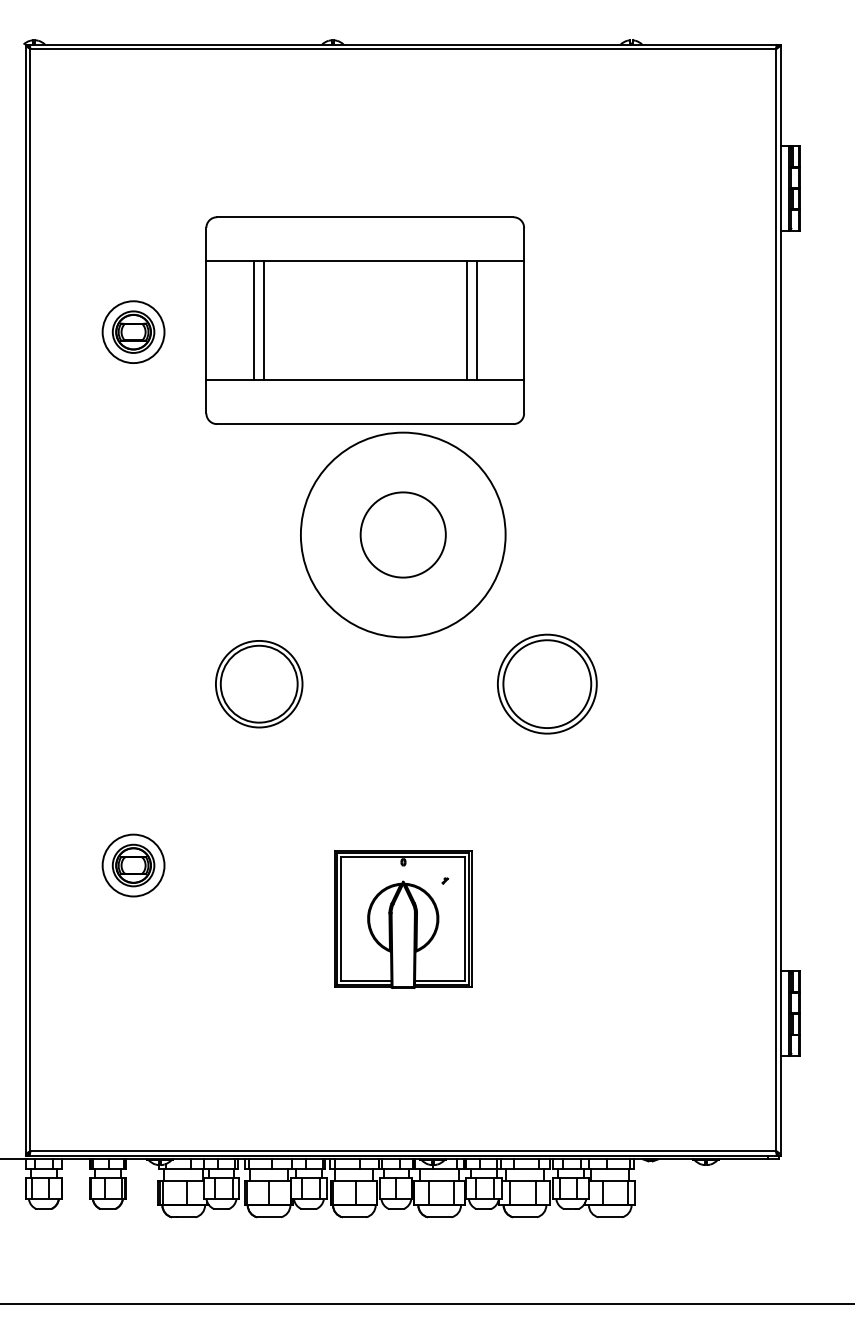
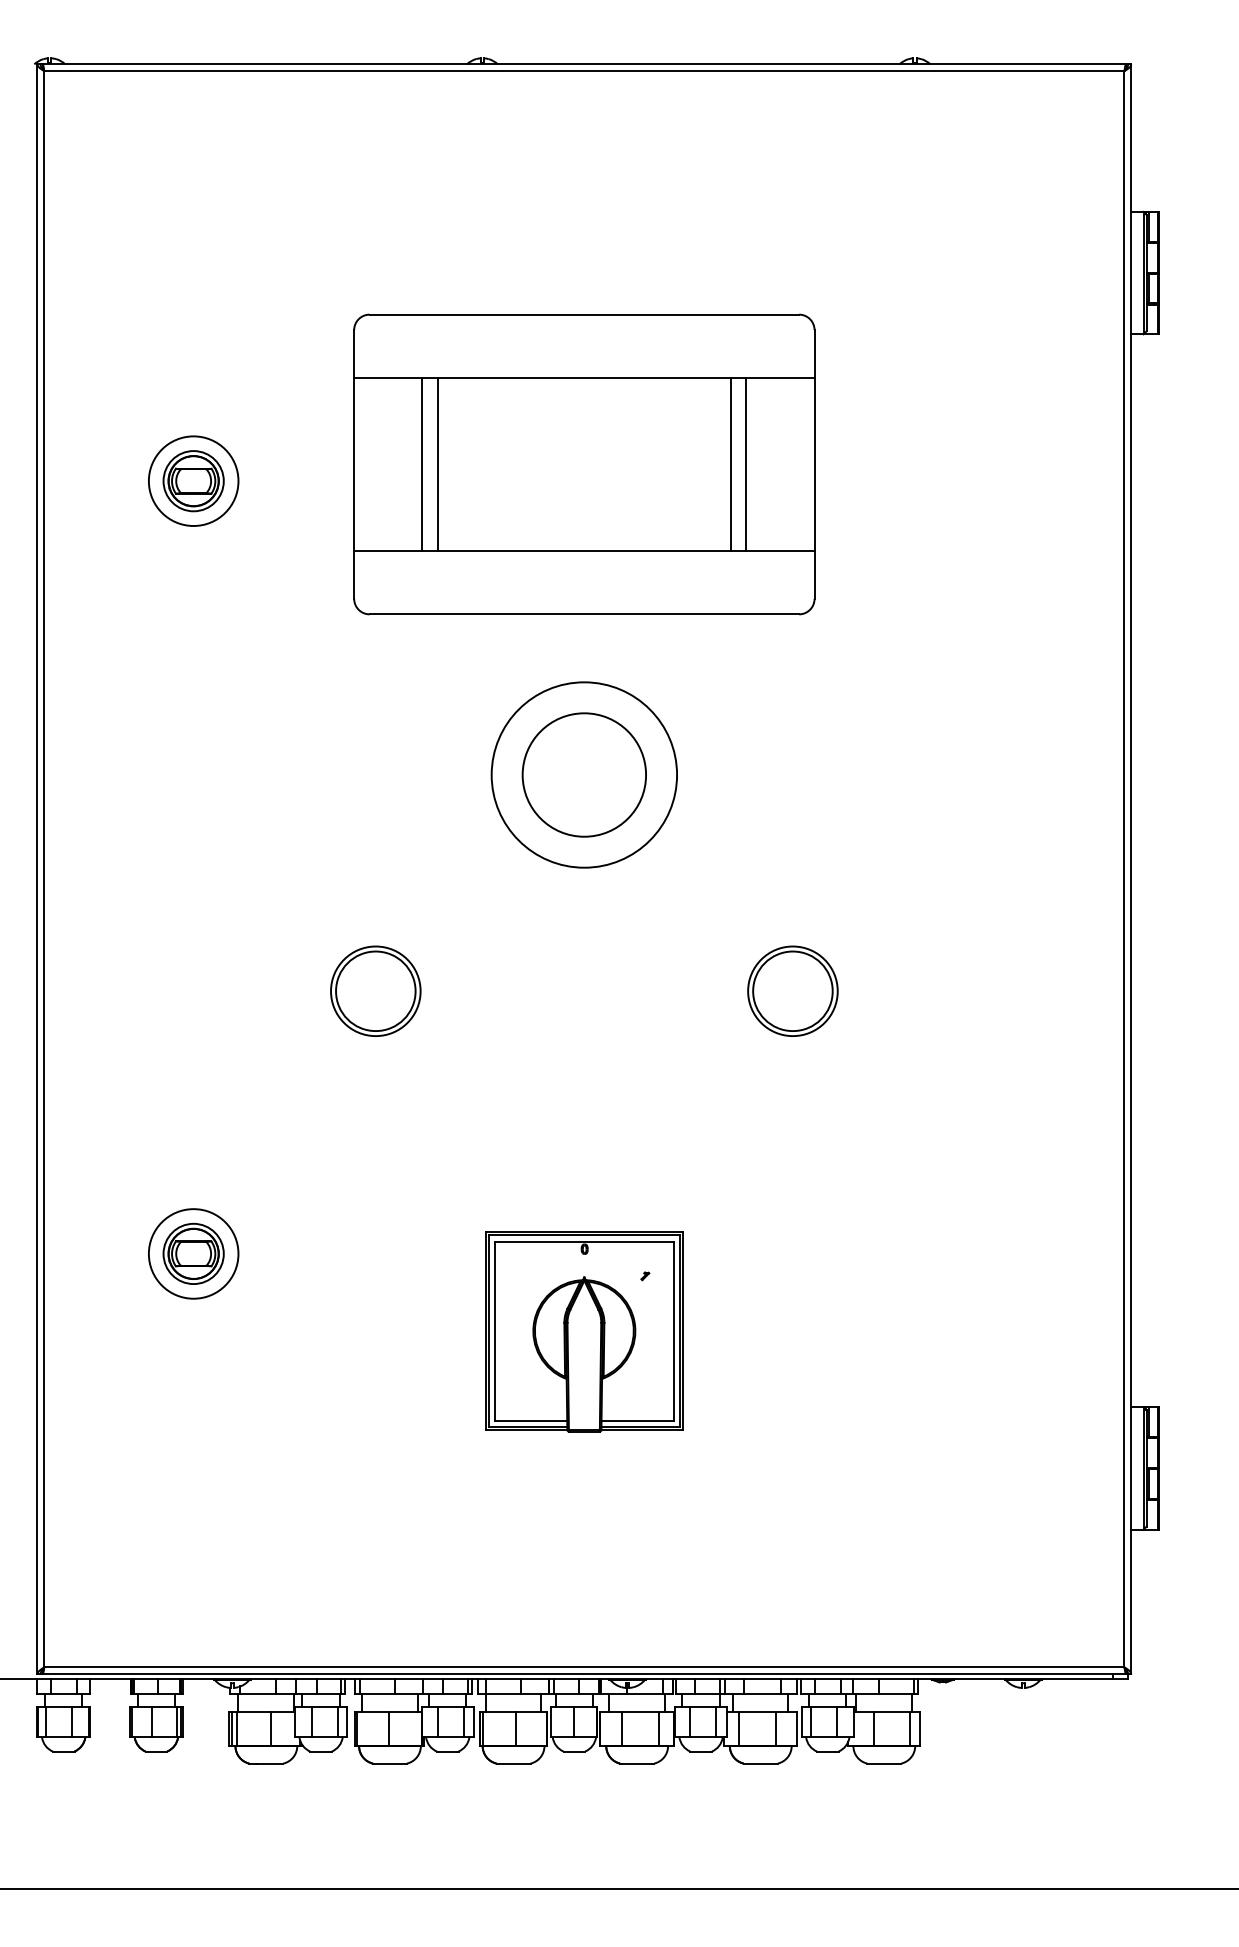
part: (364, 320) -> (583, 464), moved
circle: (403, 534) -> (584, 774), size x0.62
part: (259, 684) -> (376, 991), size x0.71
part: (546, 684) -> (791, 991), size x0.62

